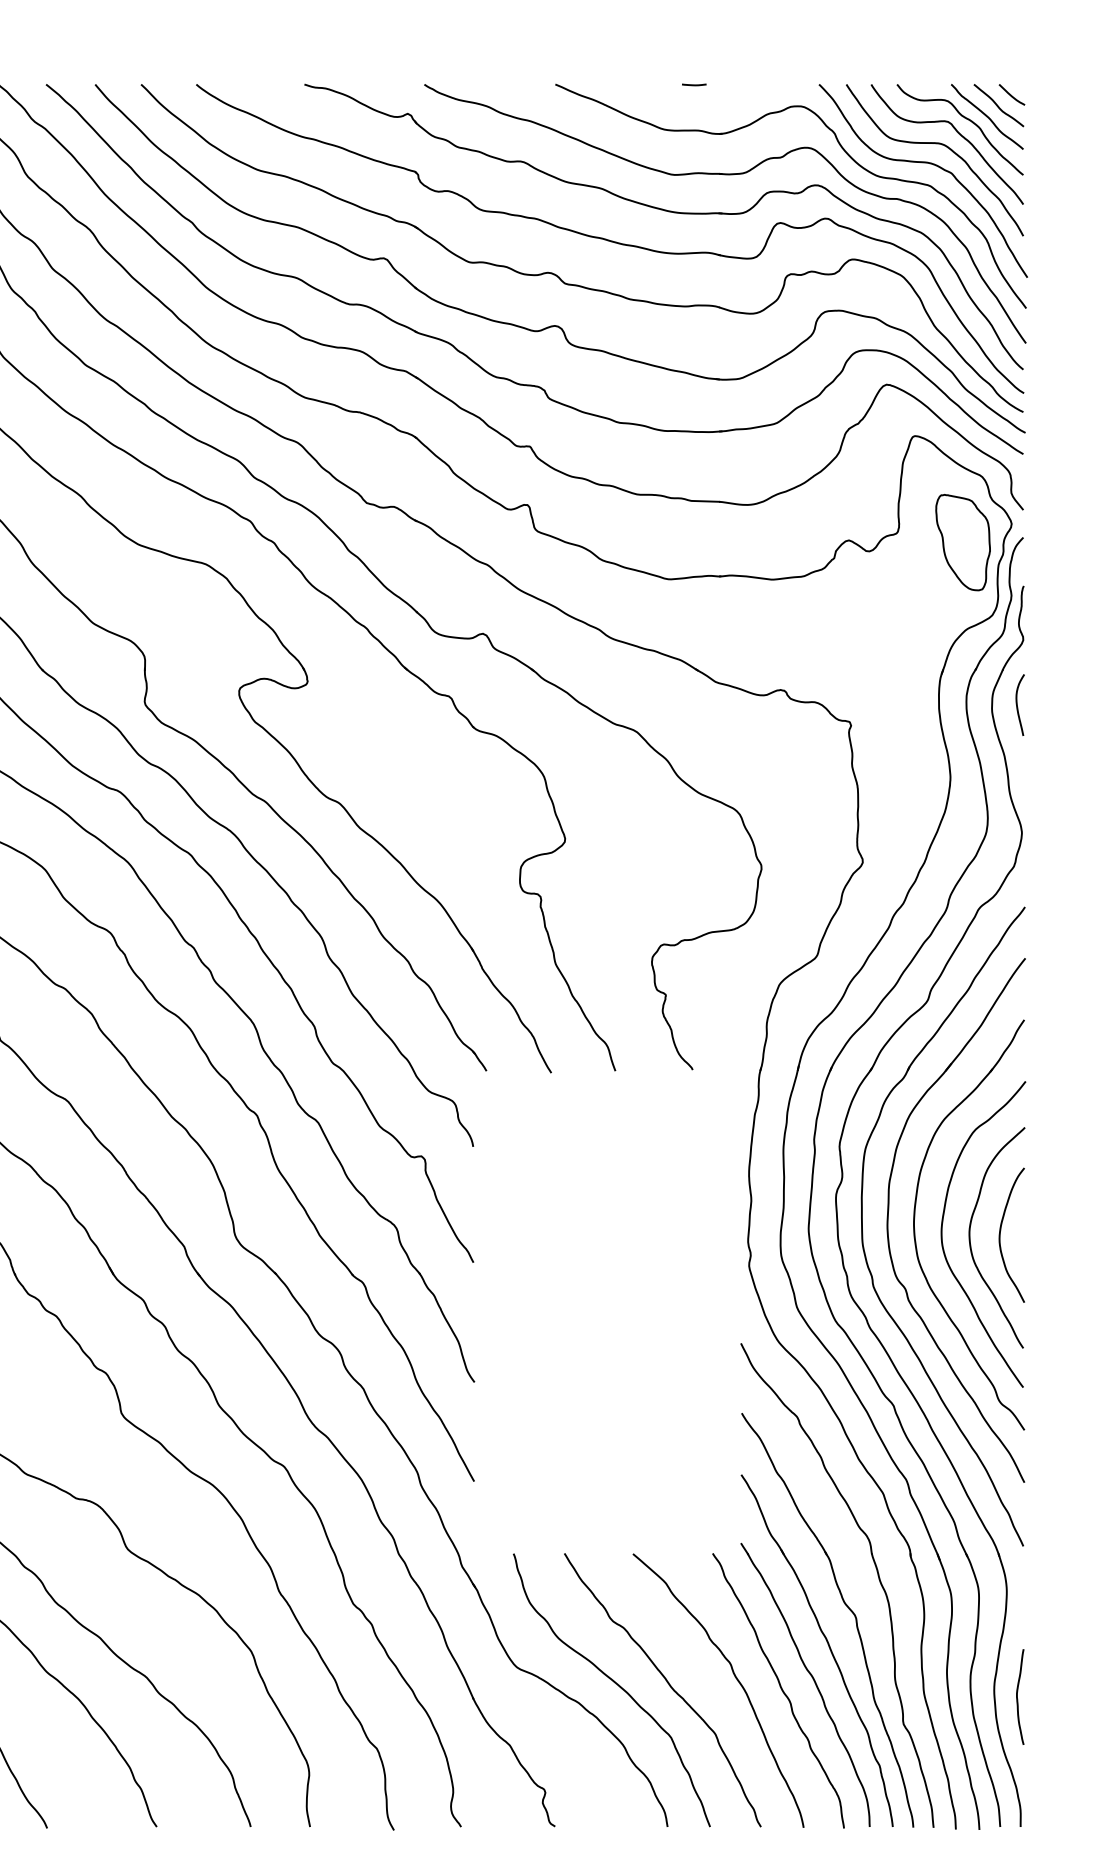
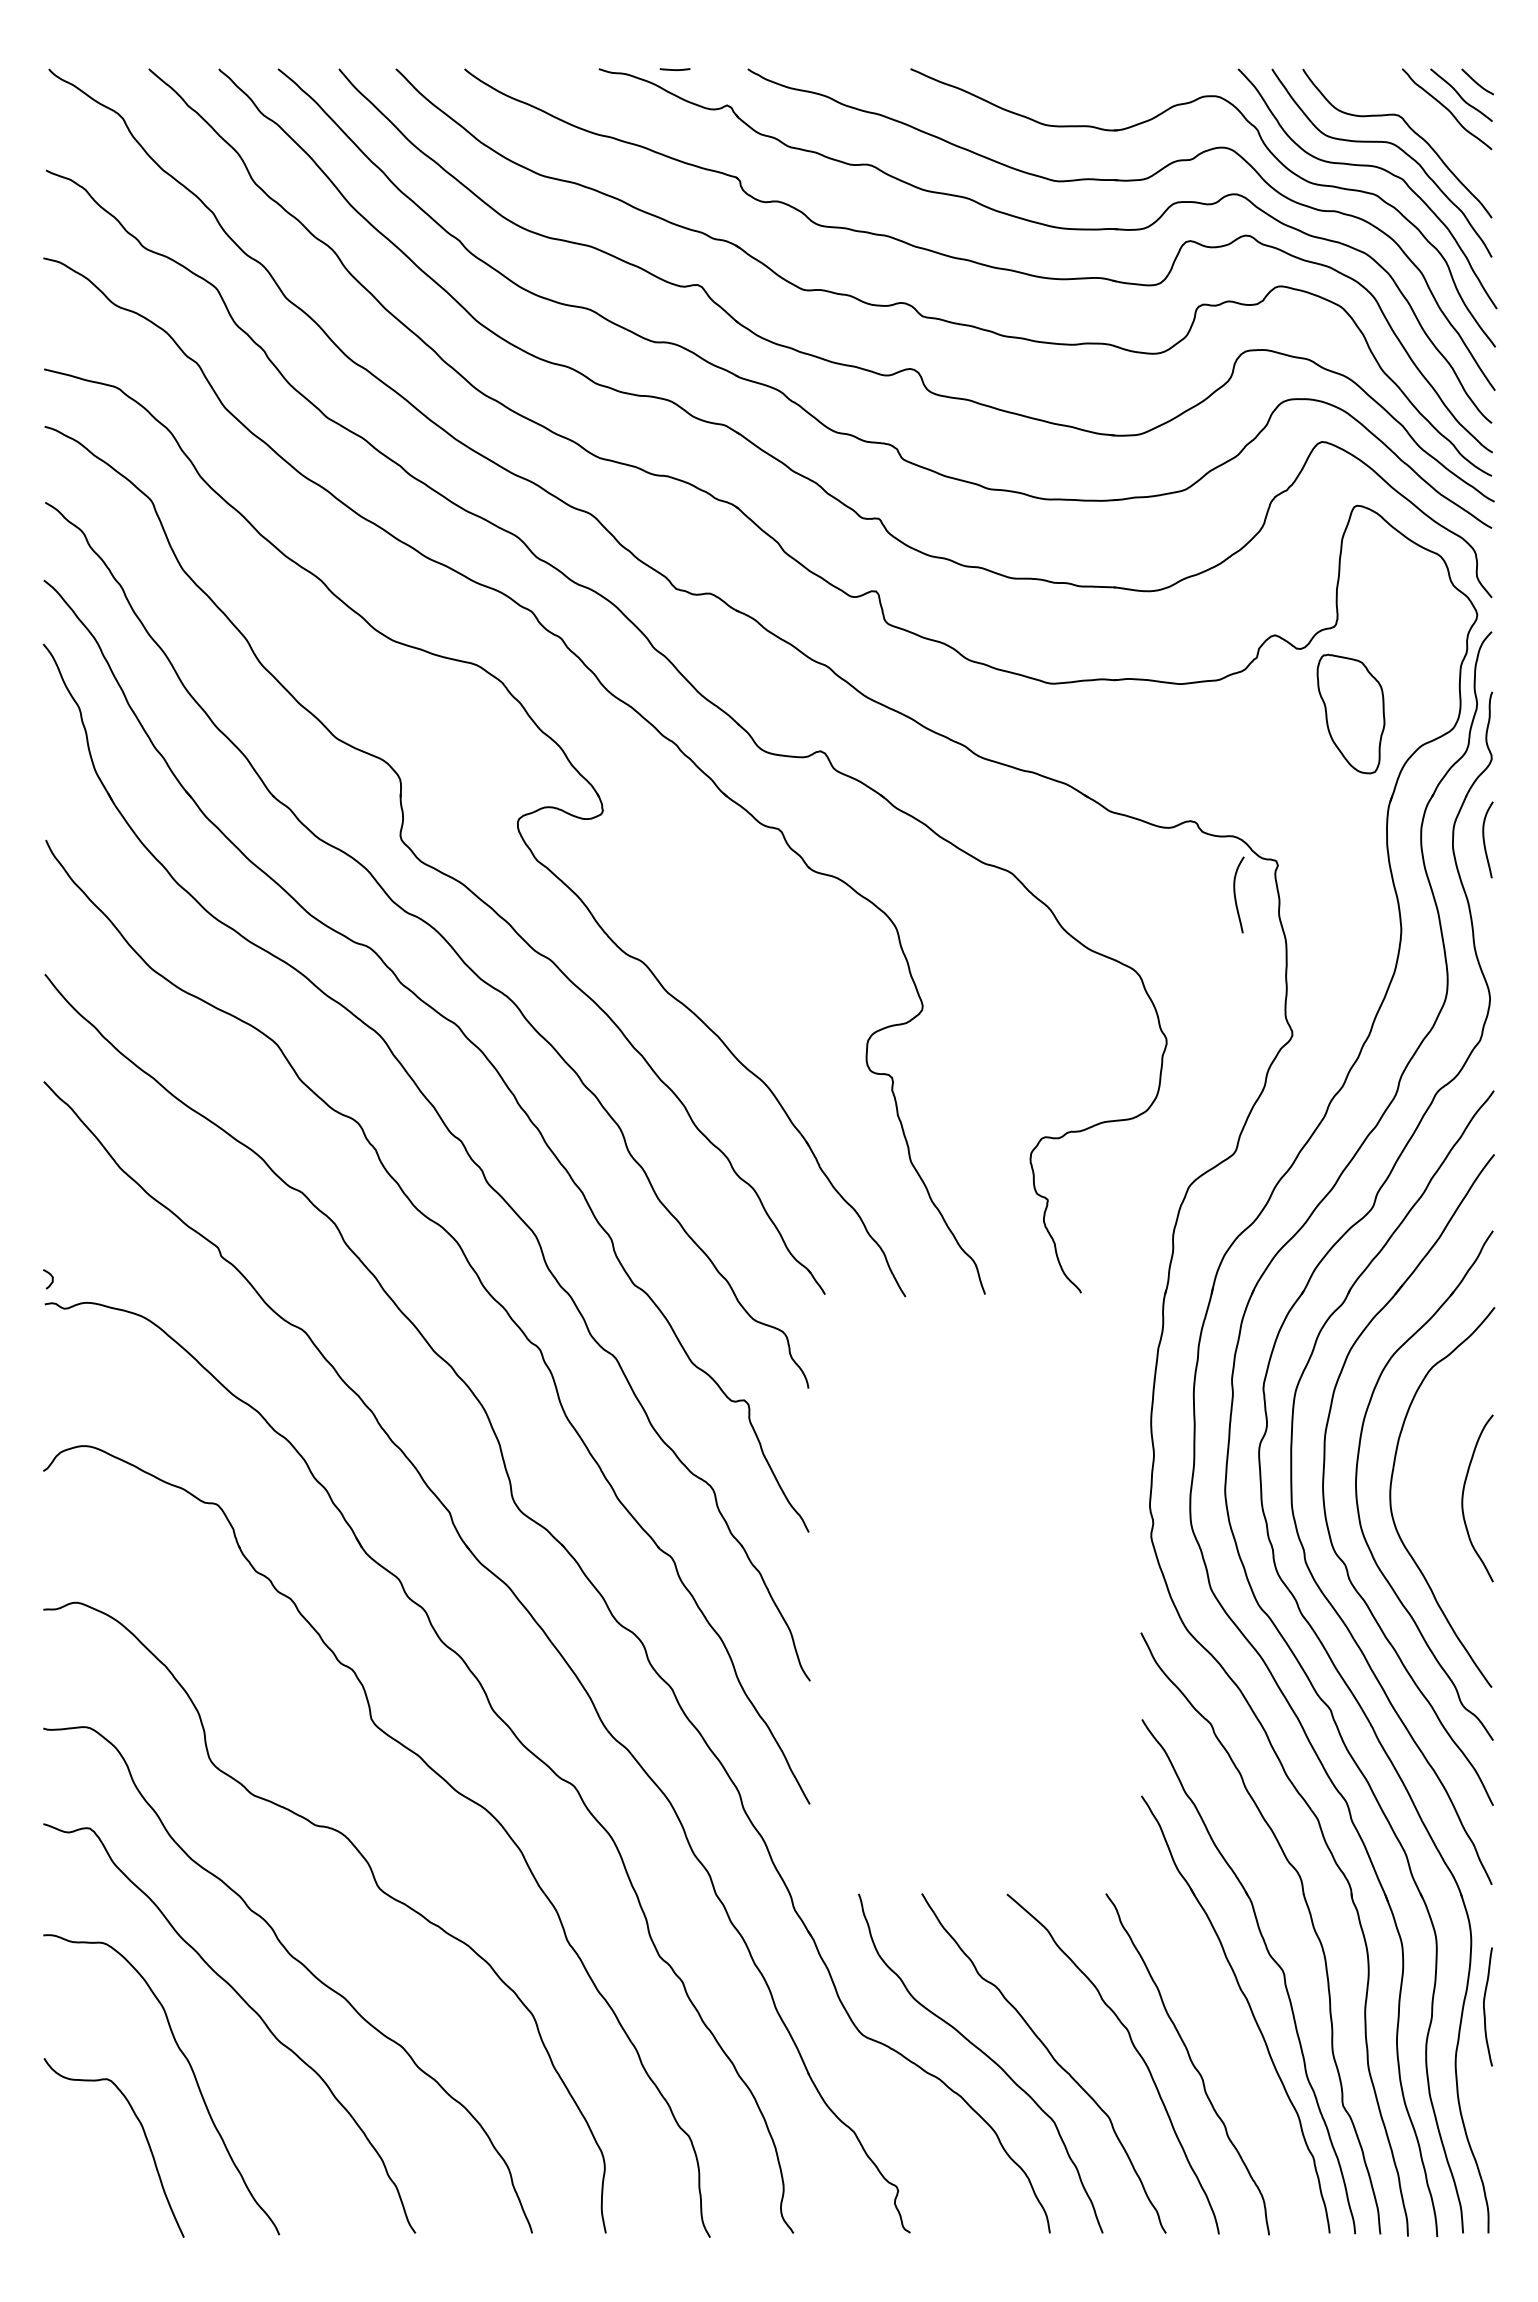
line: (693, 84) -> (674, 69), moved
curve: (965, 118) -> (1419, 111), removed
part: (962, 542) -> (1350, 713), moved
curve: (816, 749) -> (1235, 894), added
curve: (970, 1239) -> (1426, 1503), removed
part: (812, 1679) -> (1230, 2050), removed
curve: (1017, 1696) -> (1484, 2006), moved

